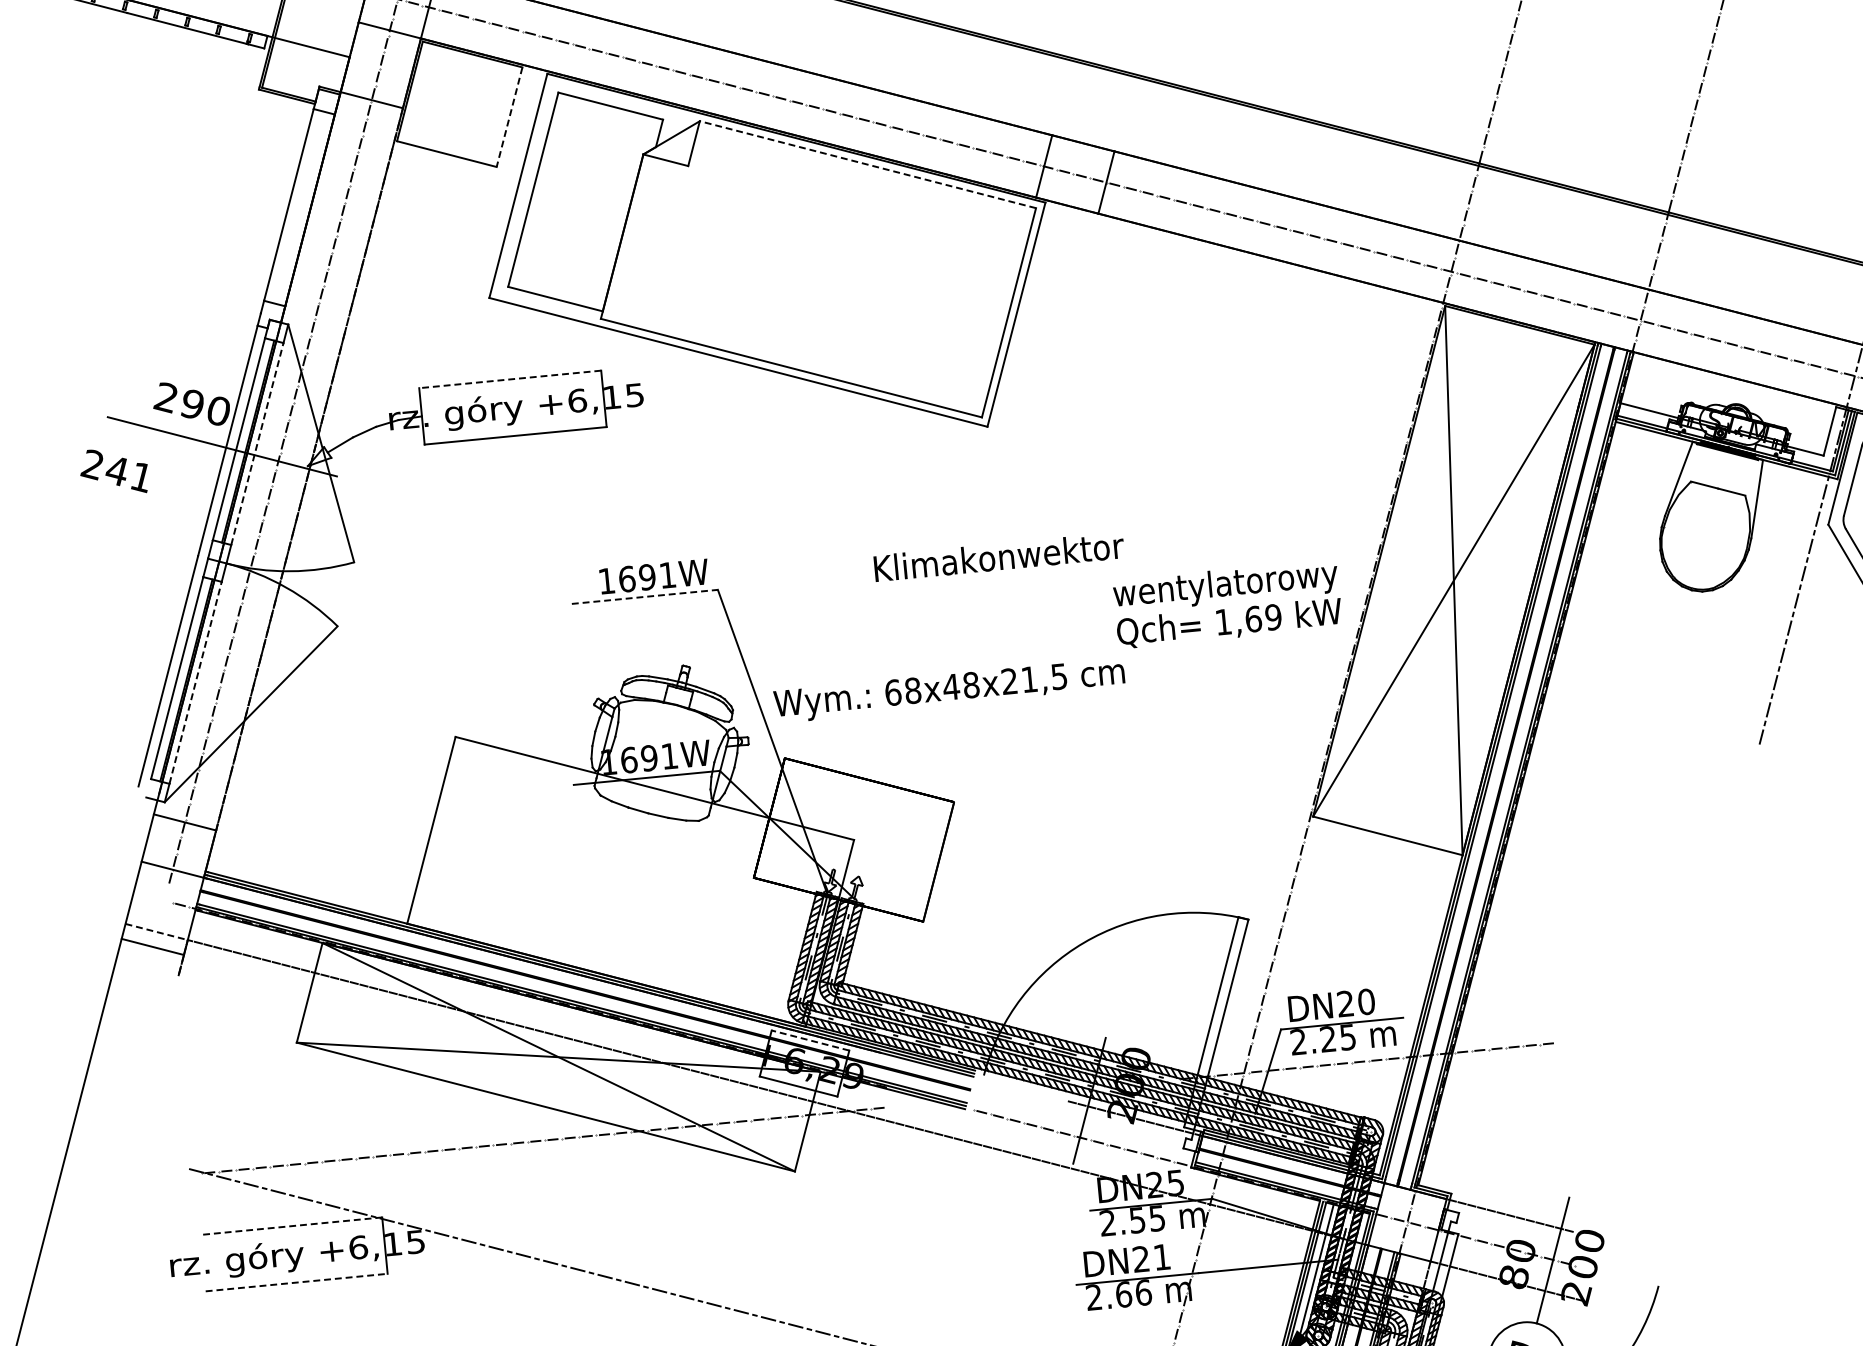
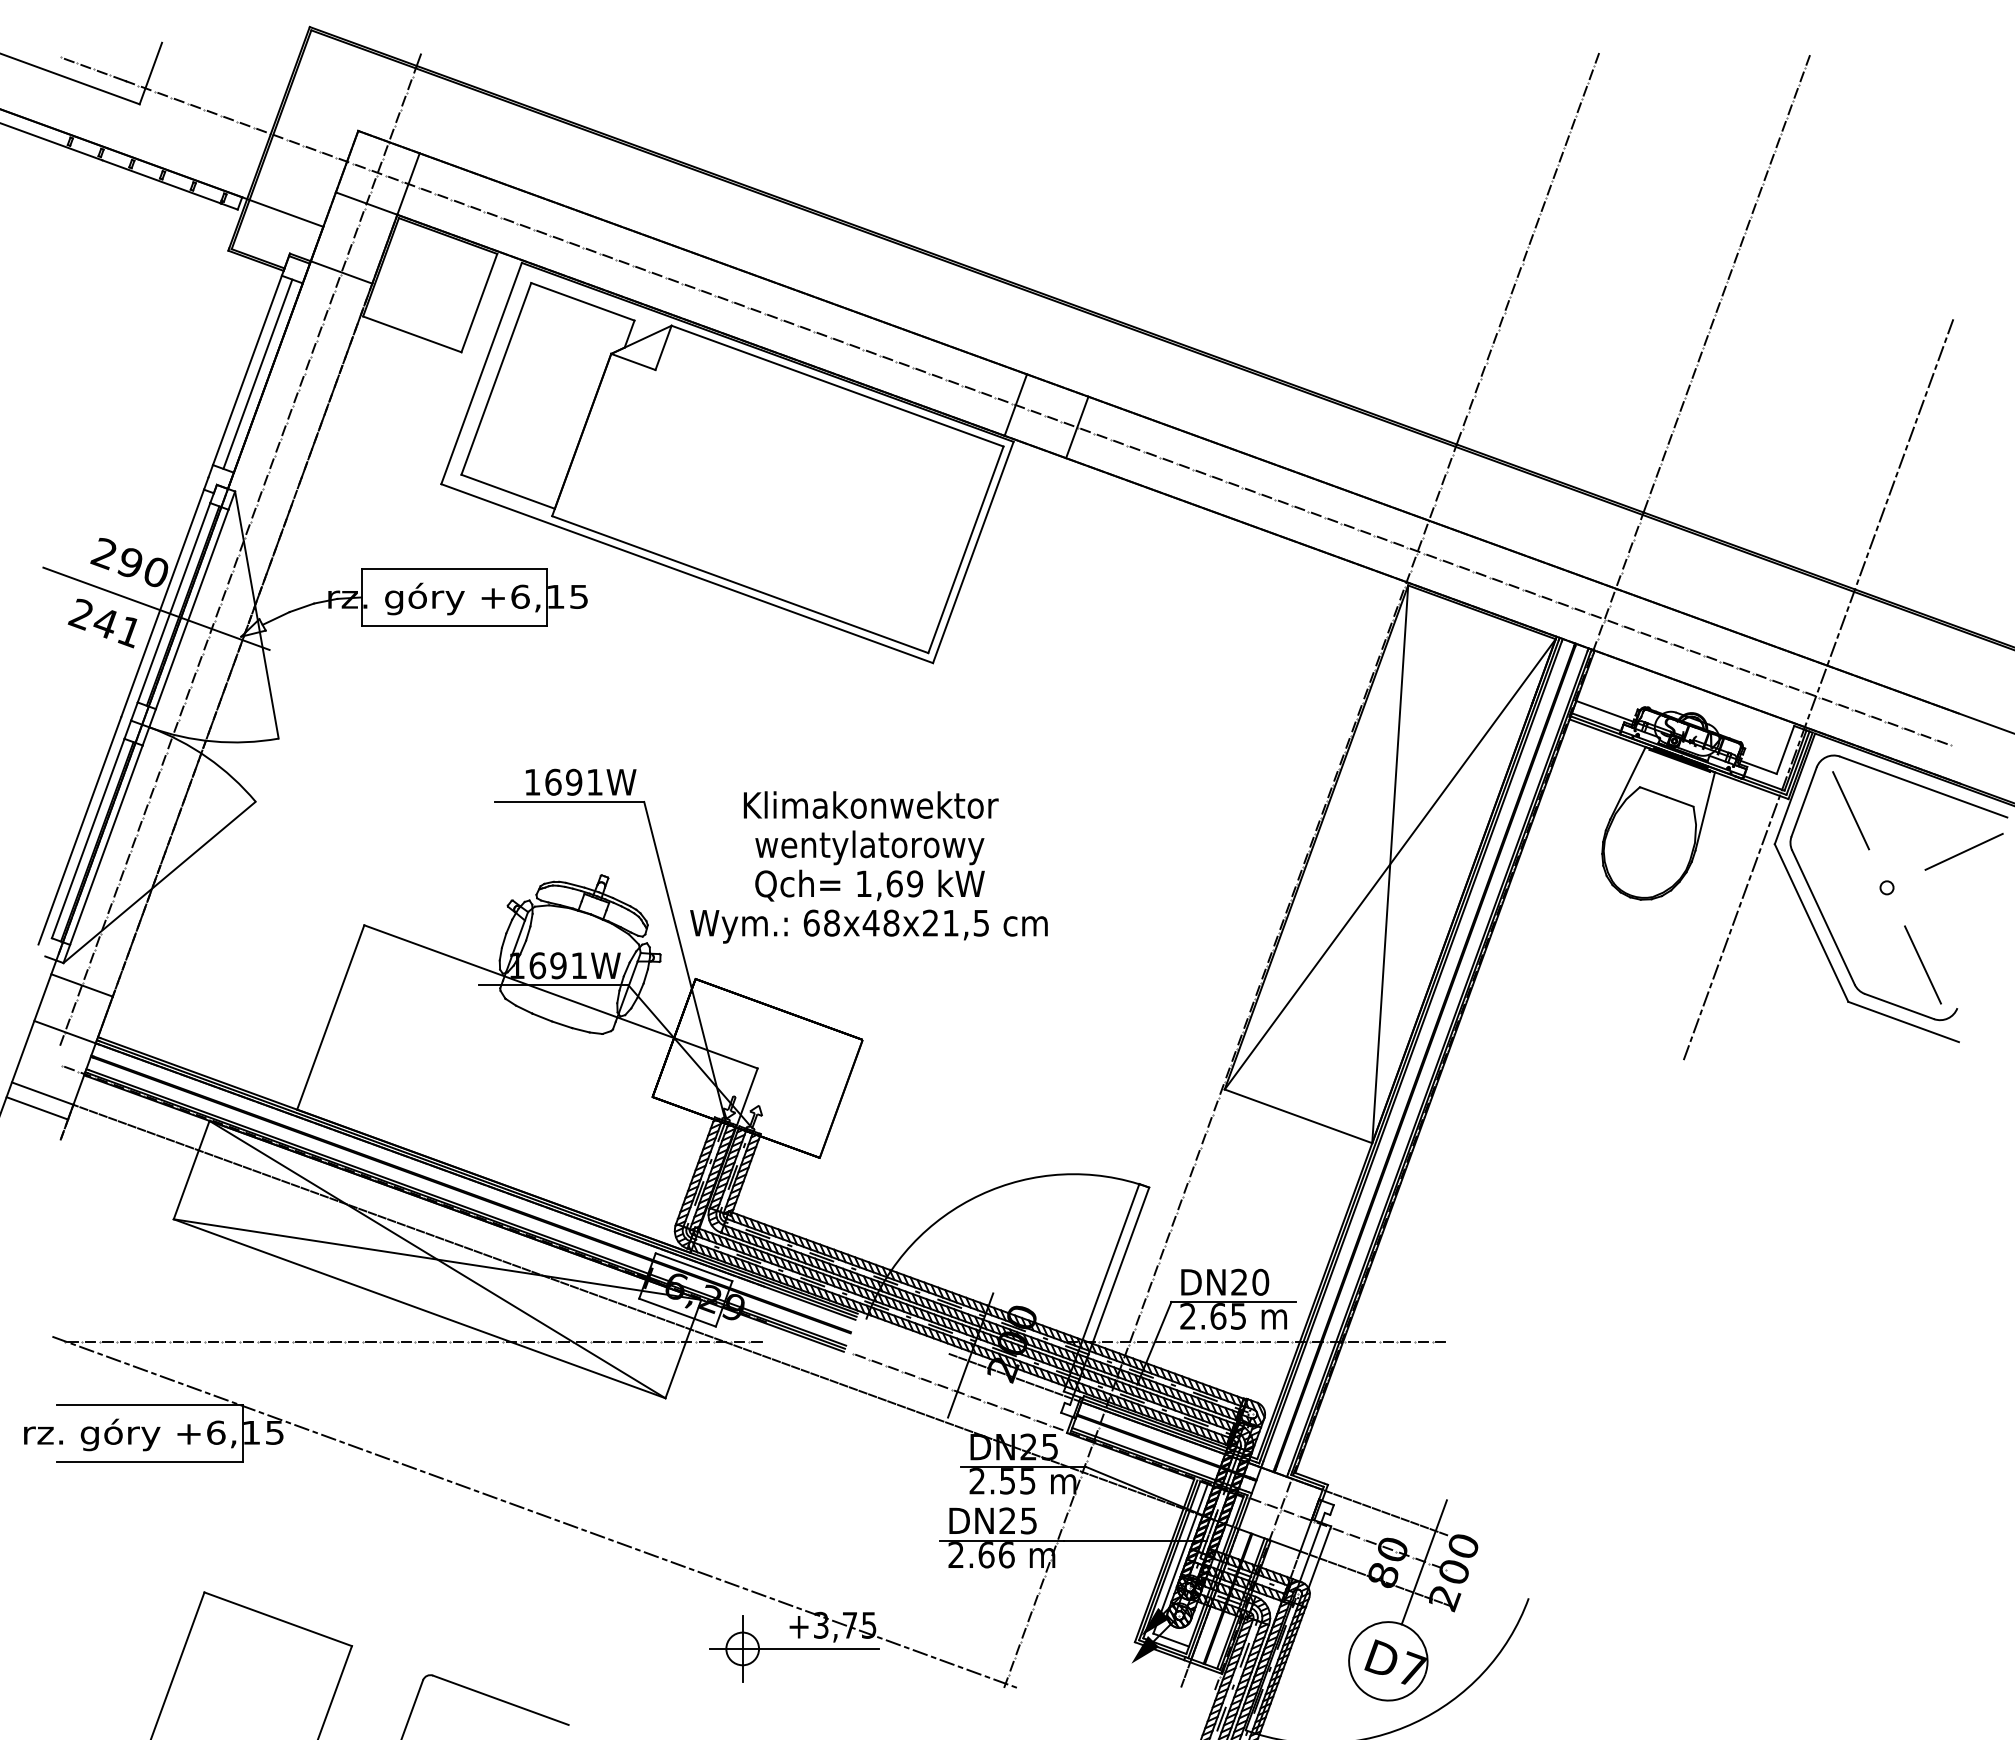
line: (509, 117) -> (479, 303), dashed -> solid
line: (867, 165) -> (837, 386), dashed -> solid
line: (299, 206) -> (257, 373), added
line: (510, 379) -> (454, 568), dashed -> solid
line: (257, 443) -> (192, 608), dashed -> solid
text: (114, 471) -> (102, 623), moved
text: (998, 556) -> (870, 804), moved
line: (644, 596) -> (569, 801), dashed -> solid
text: (1227, 603) -> (869, 865), moved
line: (195, 682) -> (106, 844), dashed -> solid
line: (156, 931) -> (42, 1093), dashed -> solid
text: (1328, 1039) -> (1218, 1316), 2.25 -> 2.65
line: (810, 1040) -> (694, 1267), dashed -> solid
line: (291, 1226) -> (150, 1404), dashed -> solid
text: (1161, 1256) -> (1028, 1520), DN21 -> DN25
line: (296, 1282) -> (150, 1462), dashed -> solid

